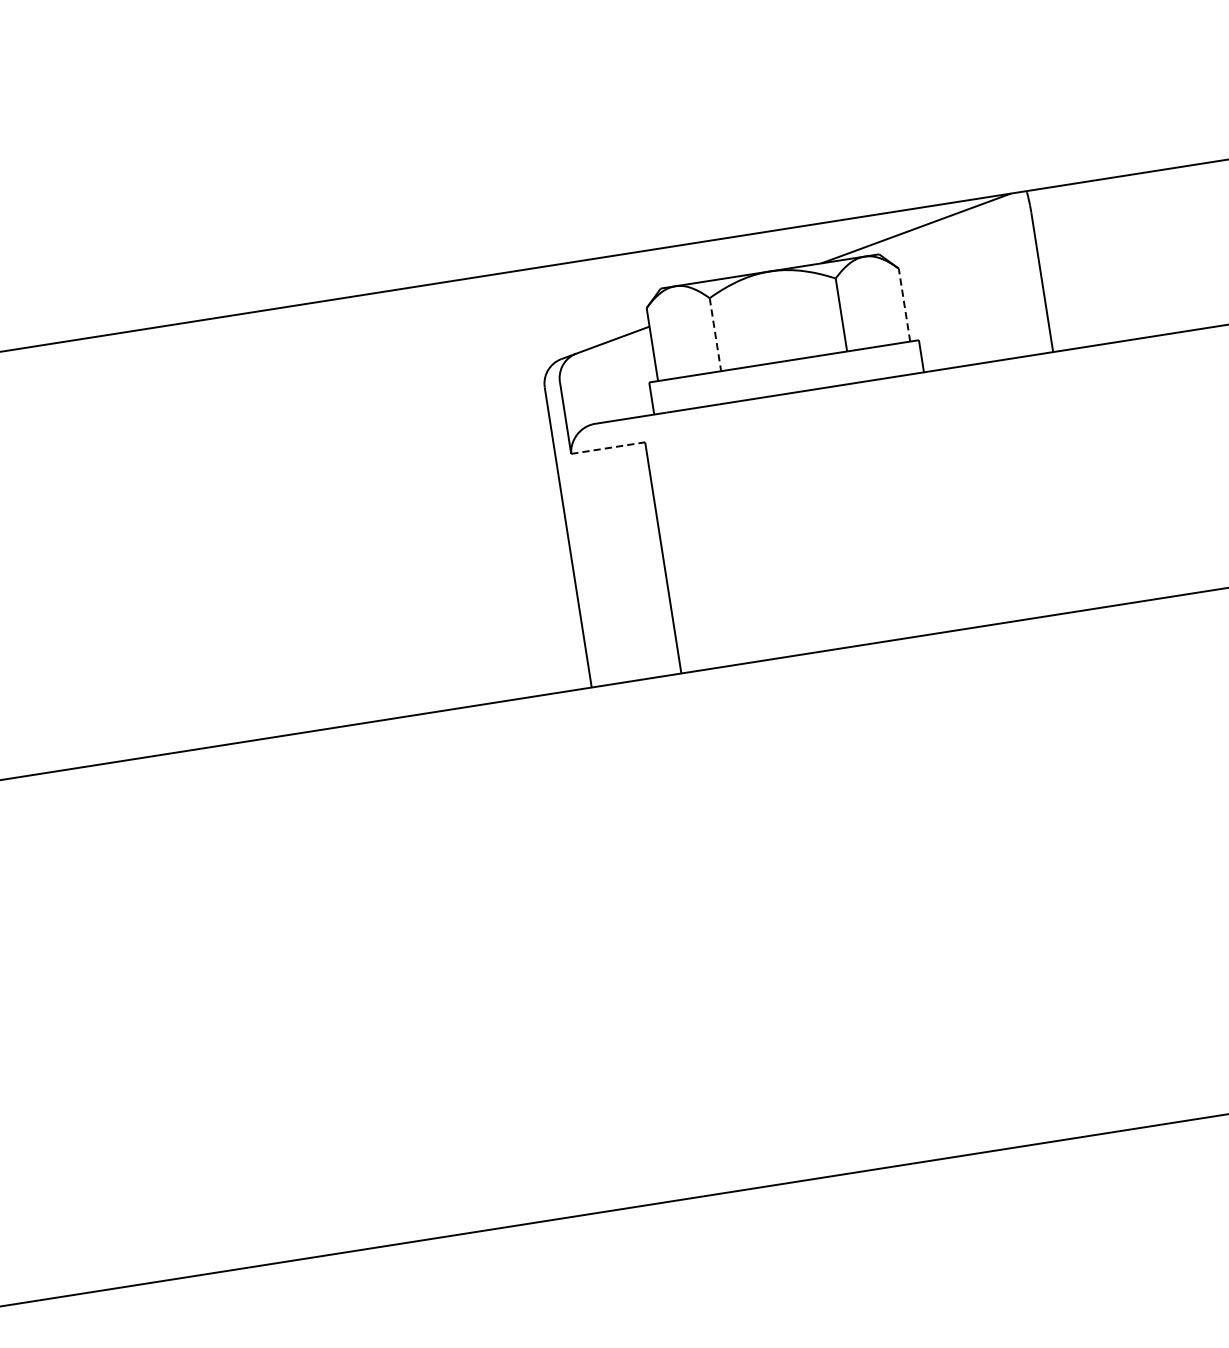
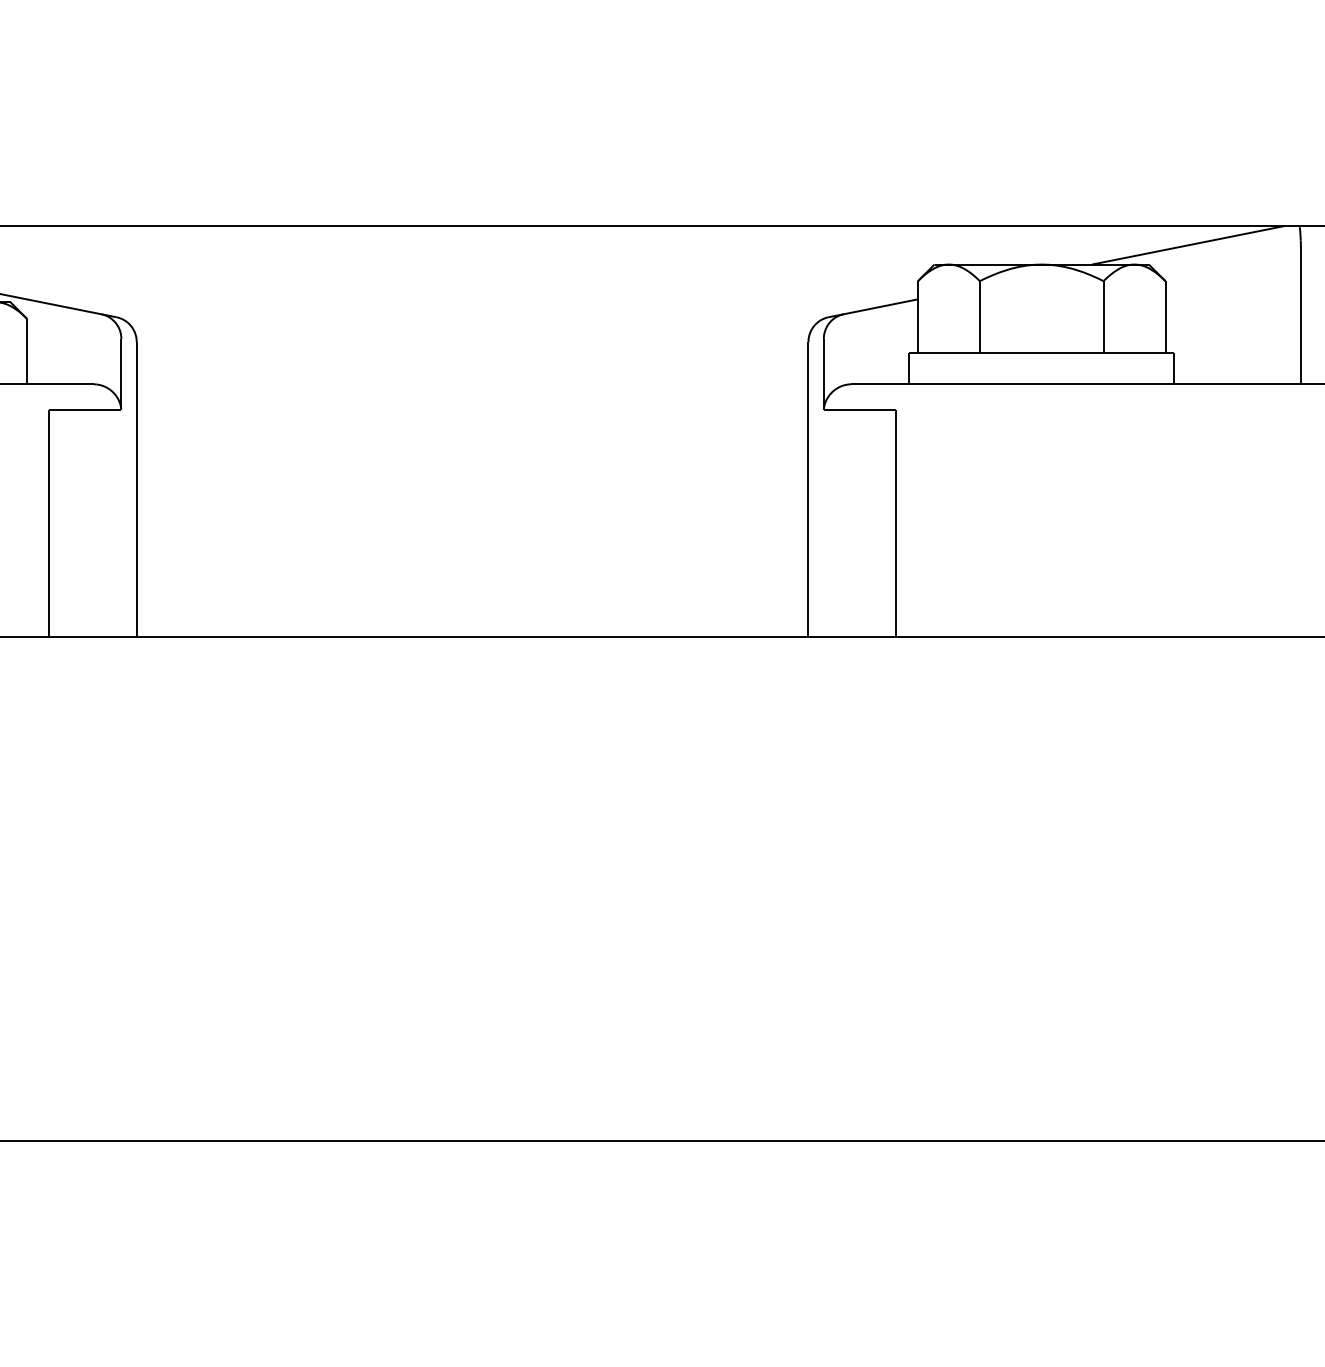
line: (904, 305) -> (1165, 317), dashed -> solid
line: (715, 335) -> (979, 317), dashed -> solid
line: (608, 447) -> (860, 409), dashed -> solid

